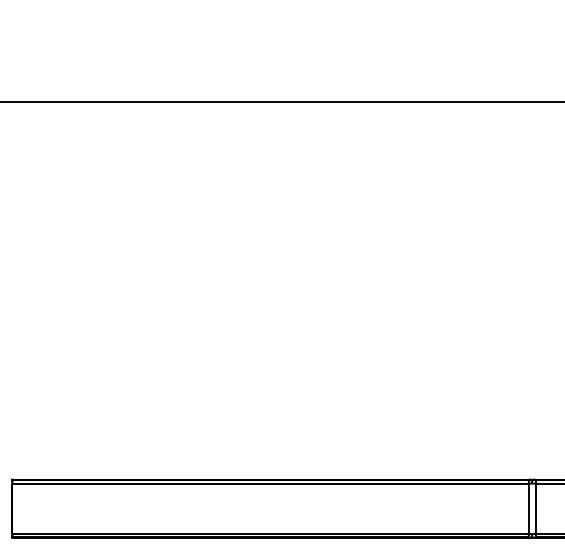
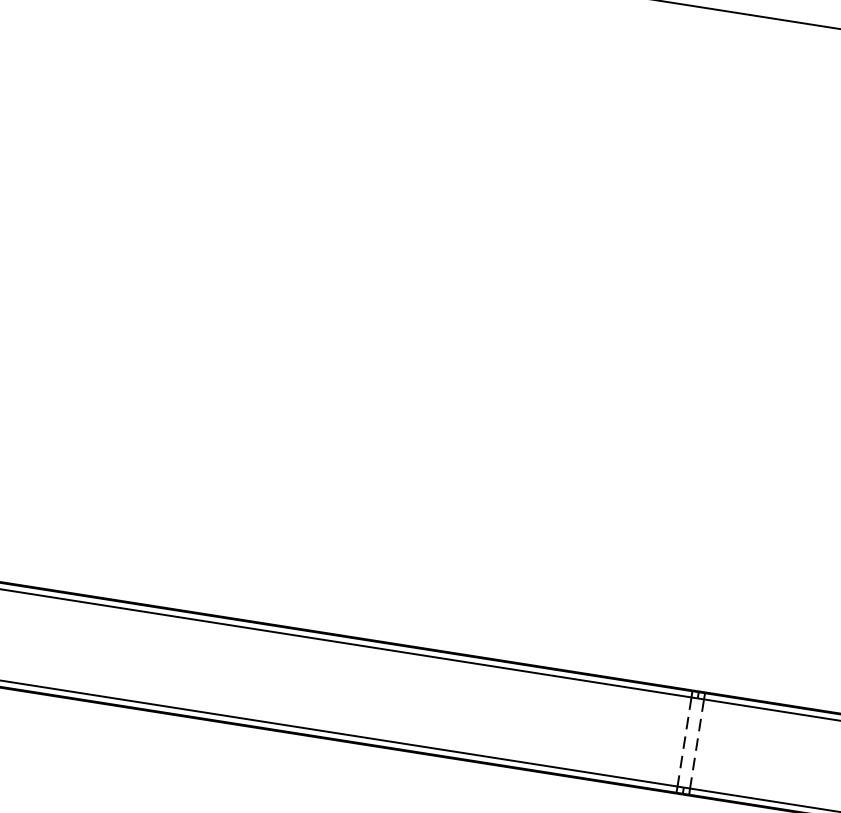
line: (528, 509) -> (683, 743), solid -> dashed
line: (535, 509) -> (696, 745), solid -> dashed

